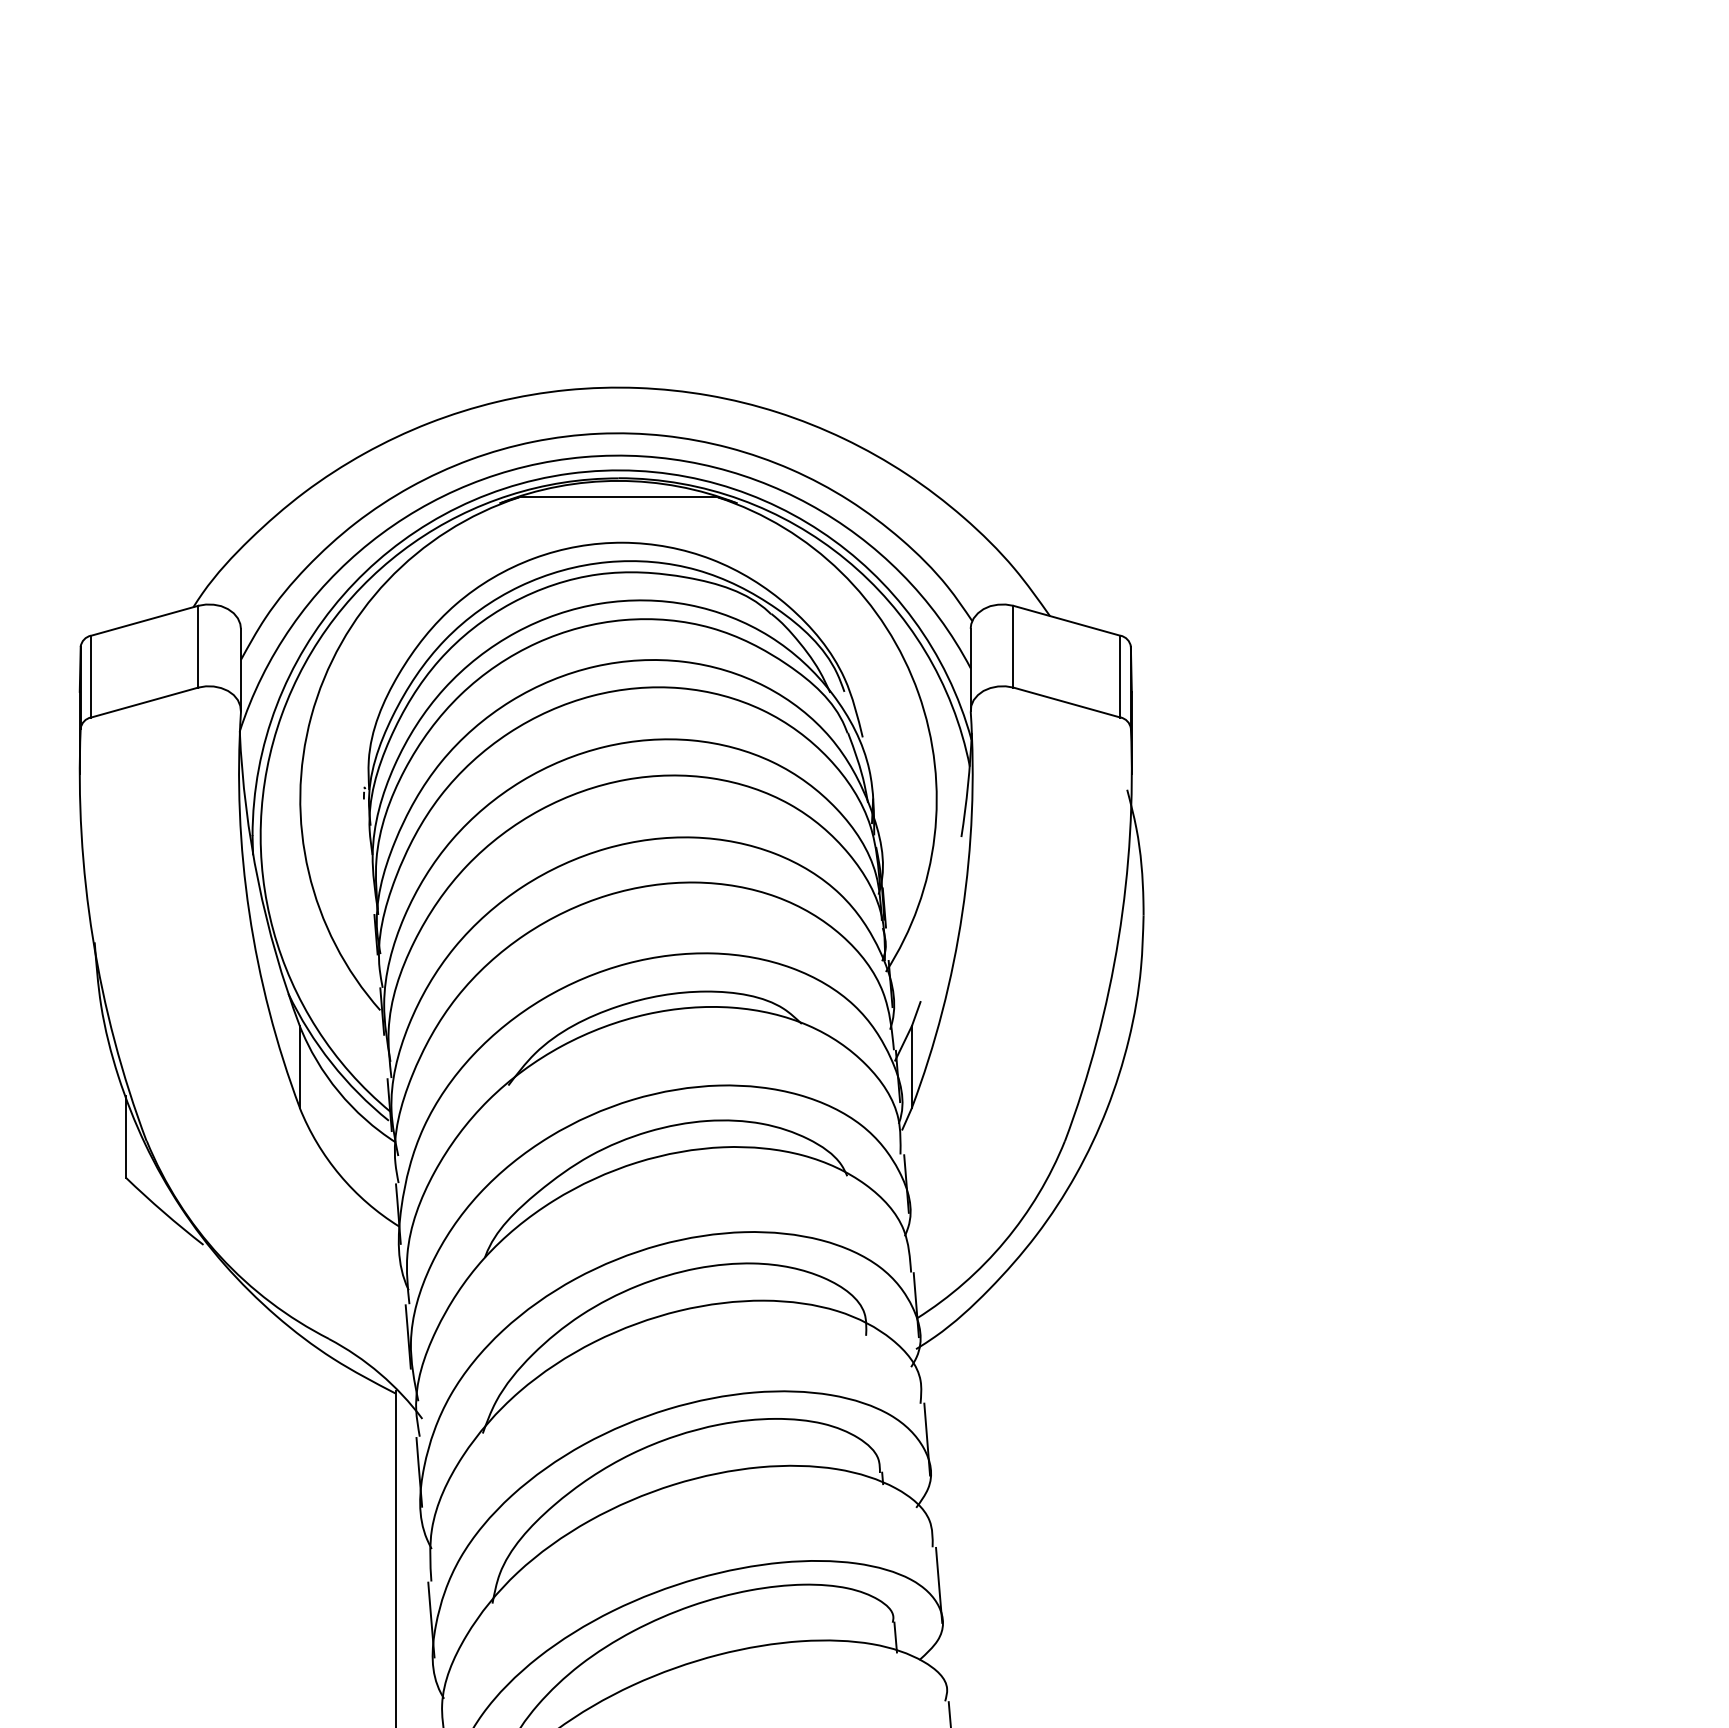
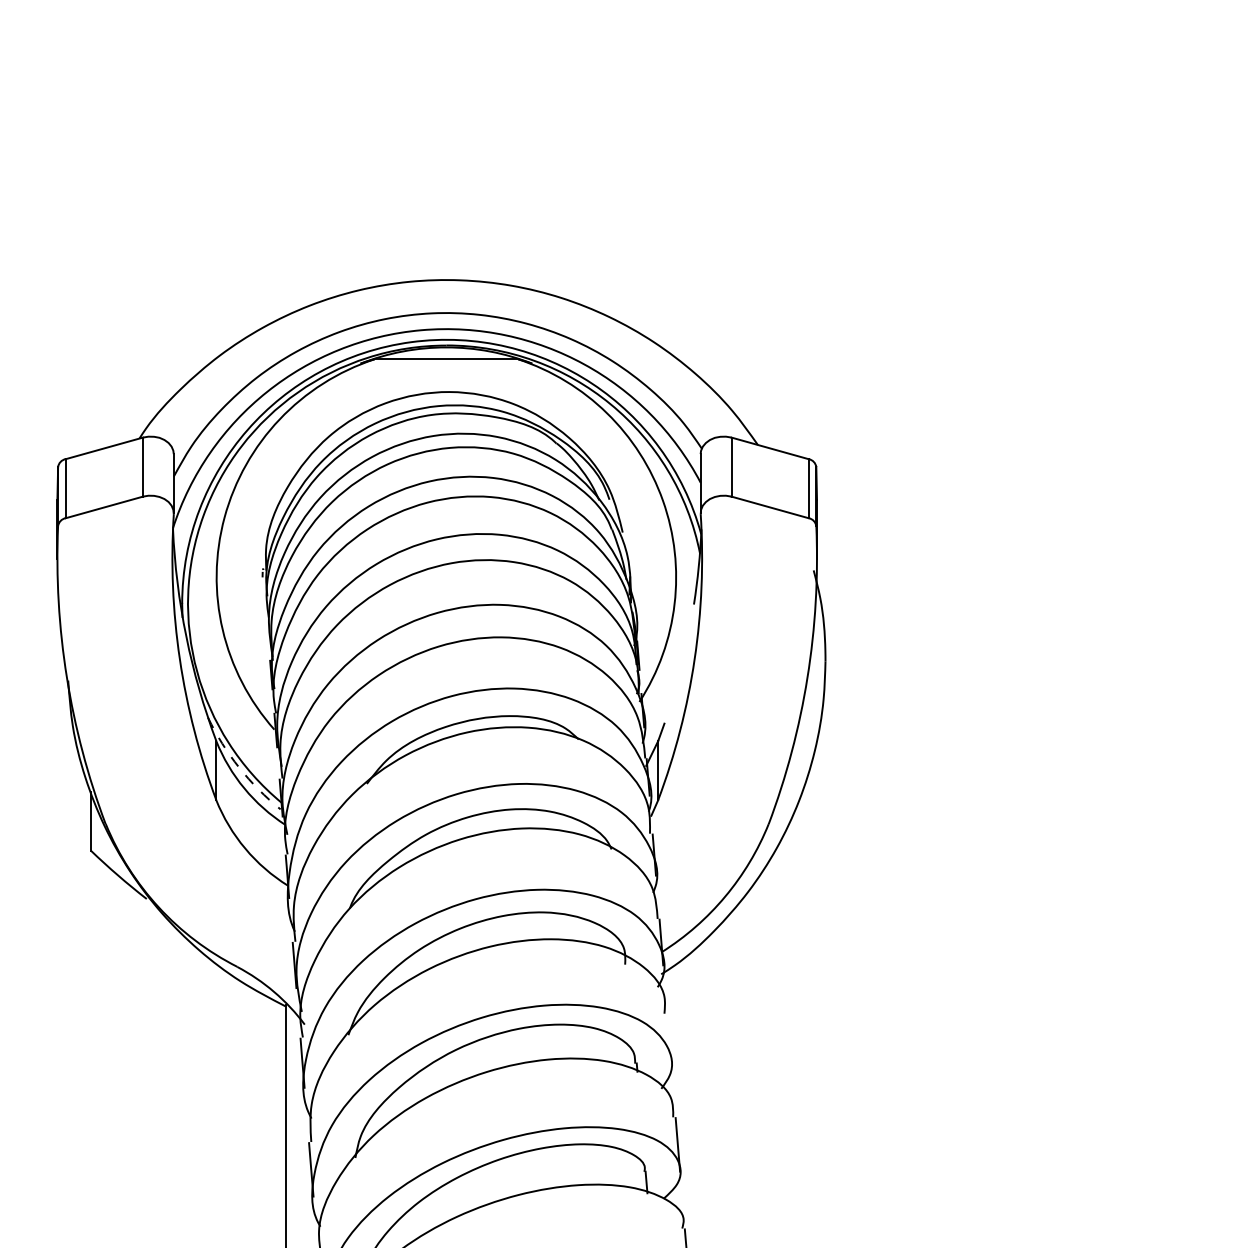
arc: (331, 1062) -> (239, 767), solid -> dashed
line: (927, 1439) -> (669, 1039), removed

